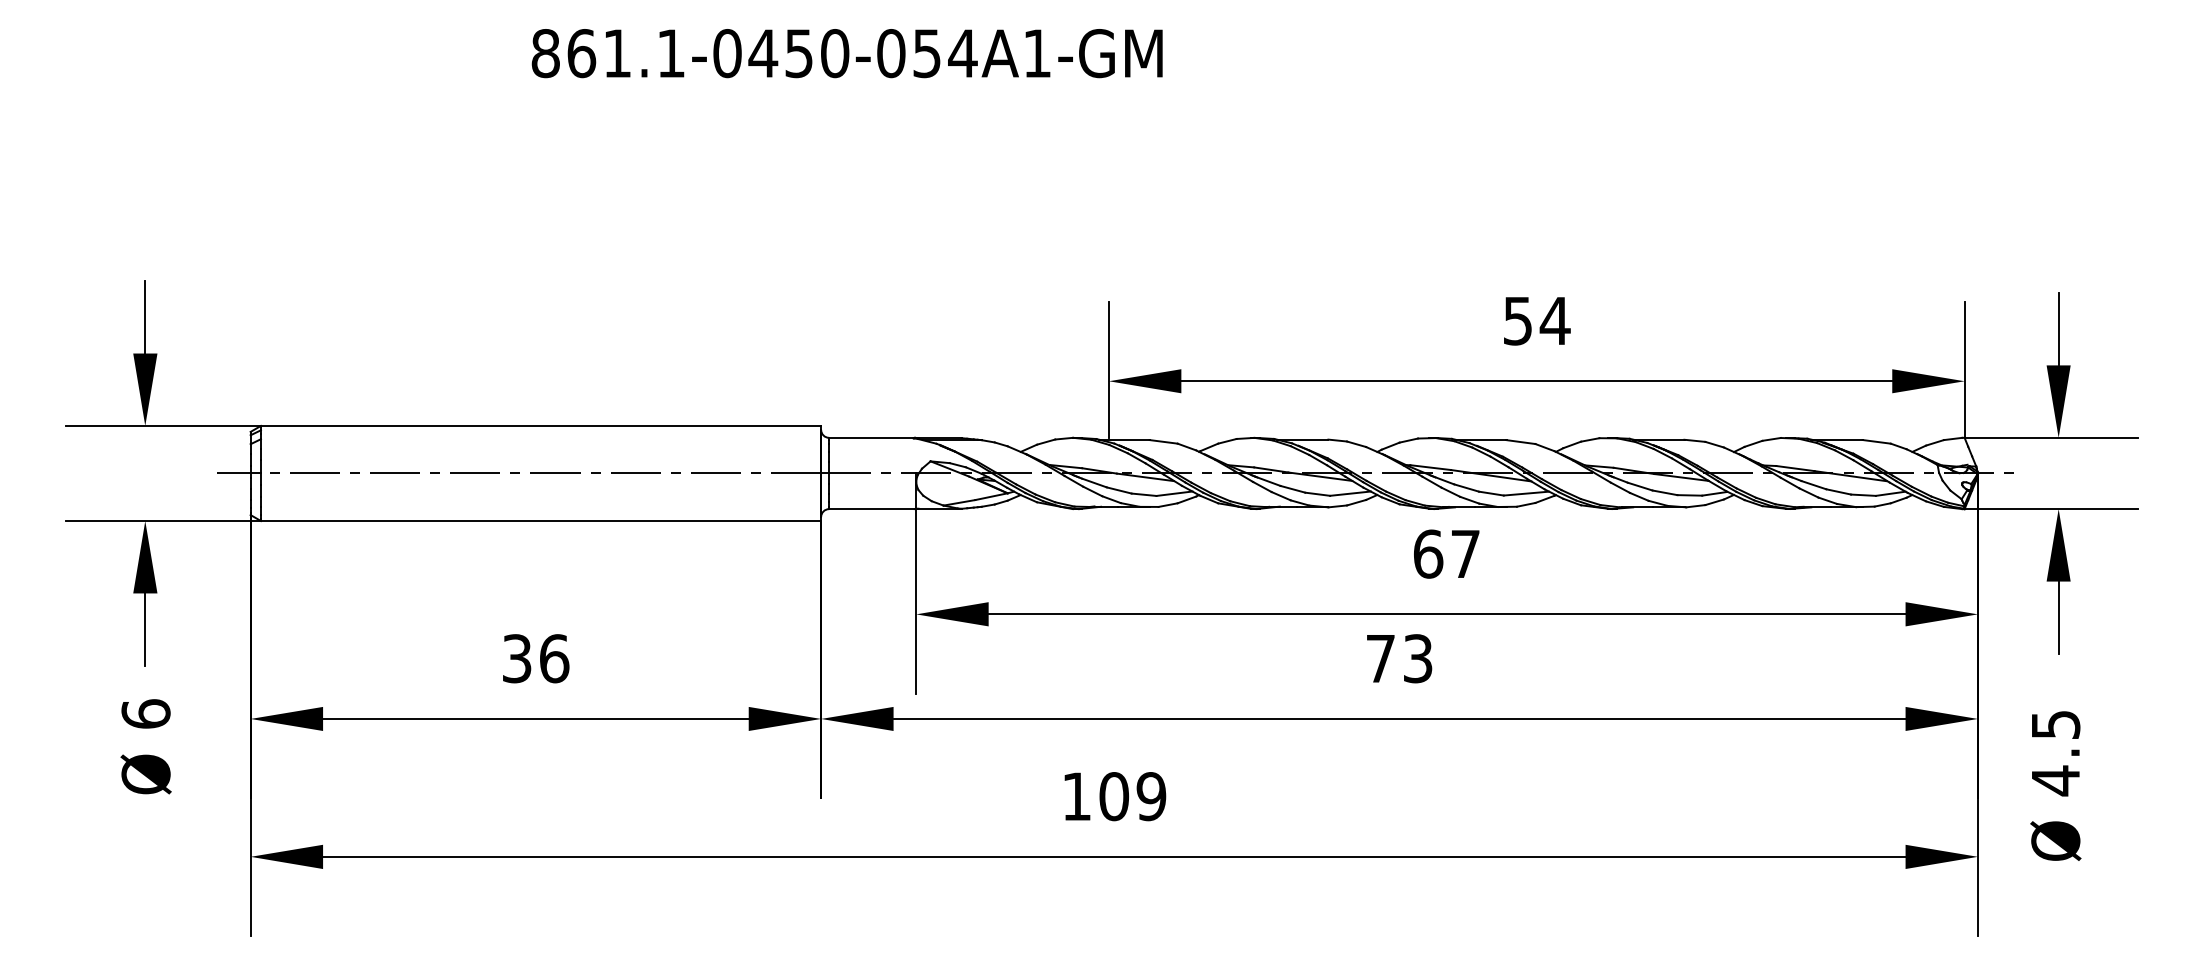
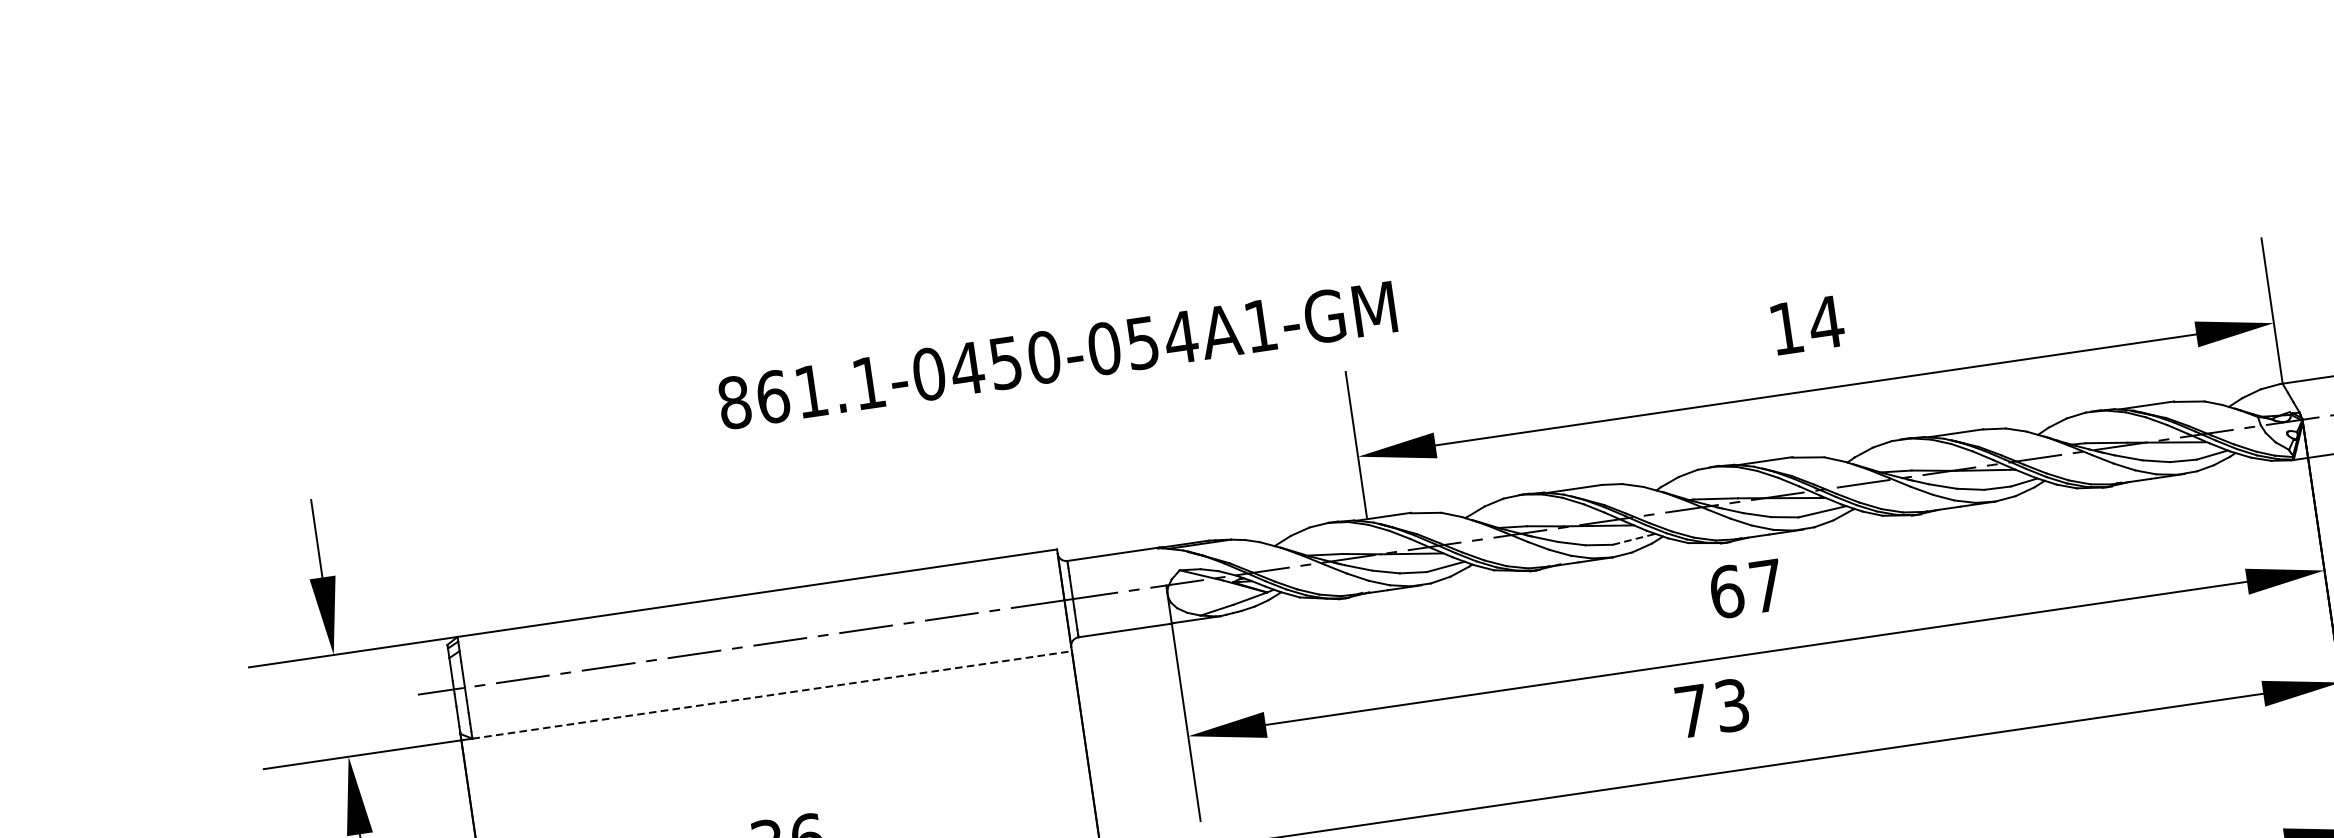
text: (846, 53) -> (1056, 355), moved
text: (1517, 321) -> (1785, 328), 54 -> 14
line: (1350, 493) -> (1634, 539), solid -> dashed
line: (541, 521) -> (772, 695), solid -> dashed

